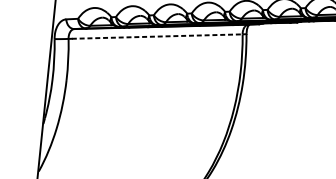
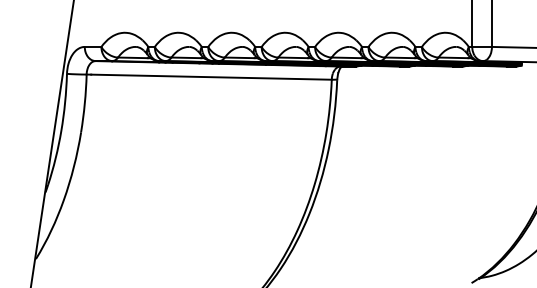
line: (157, 36) -> (212, 77), dashed -> solid

